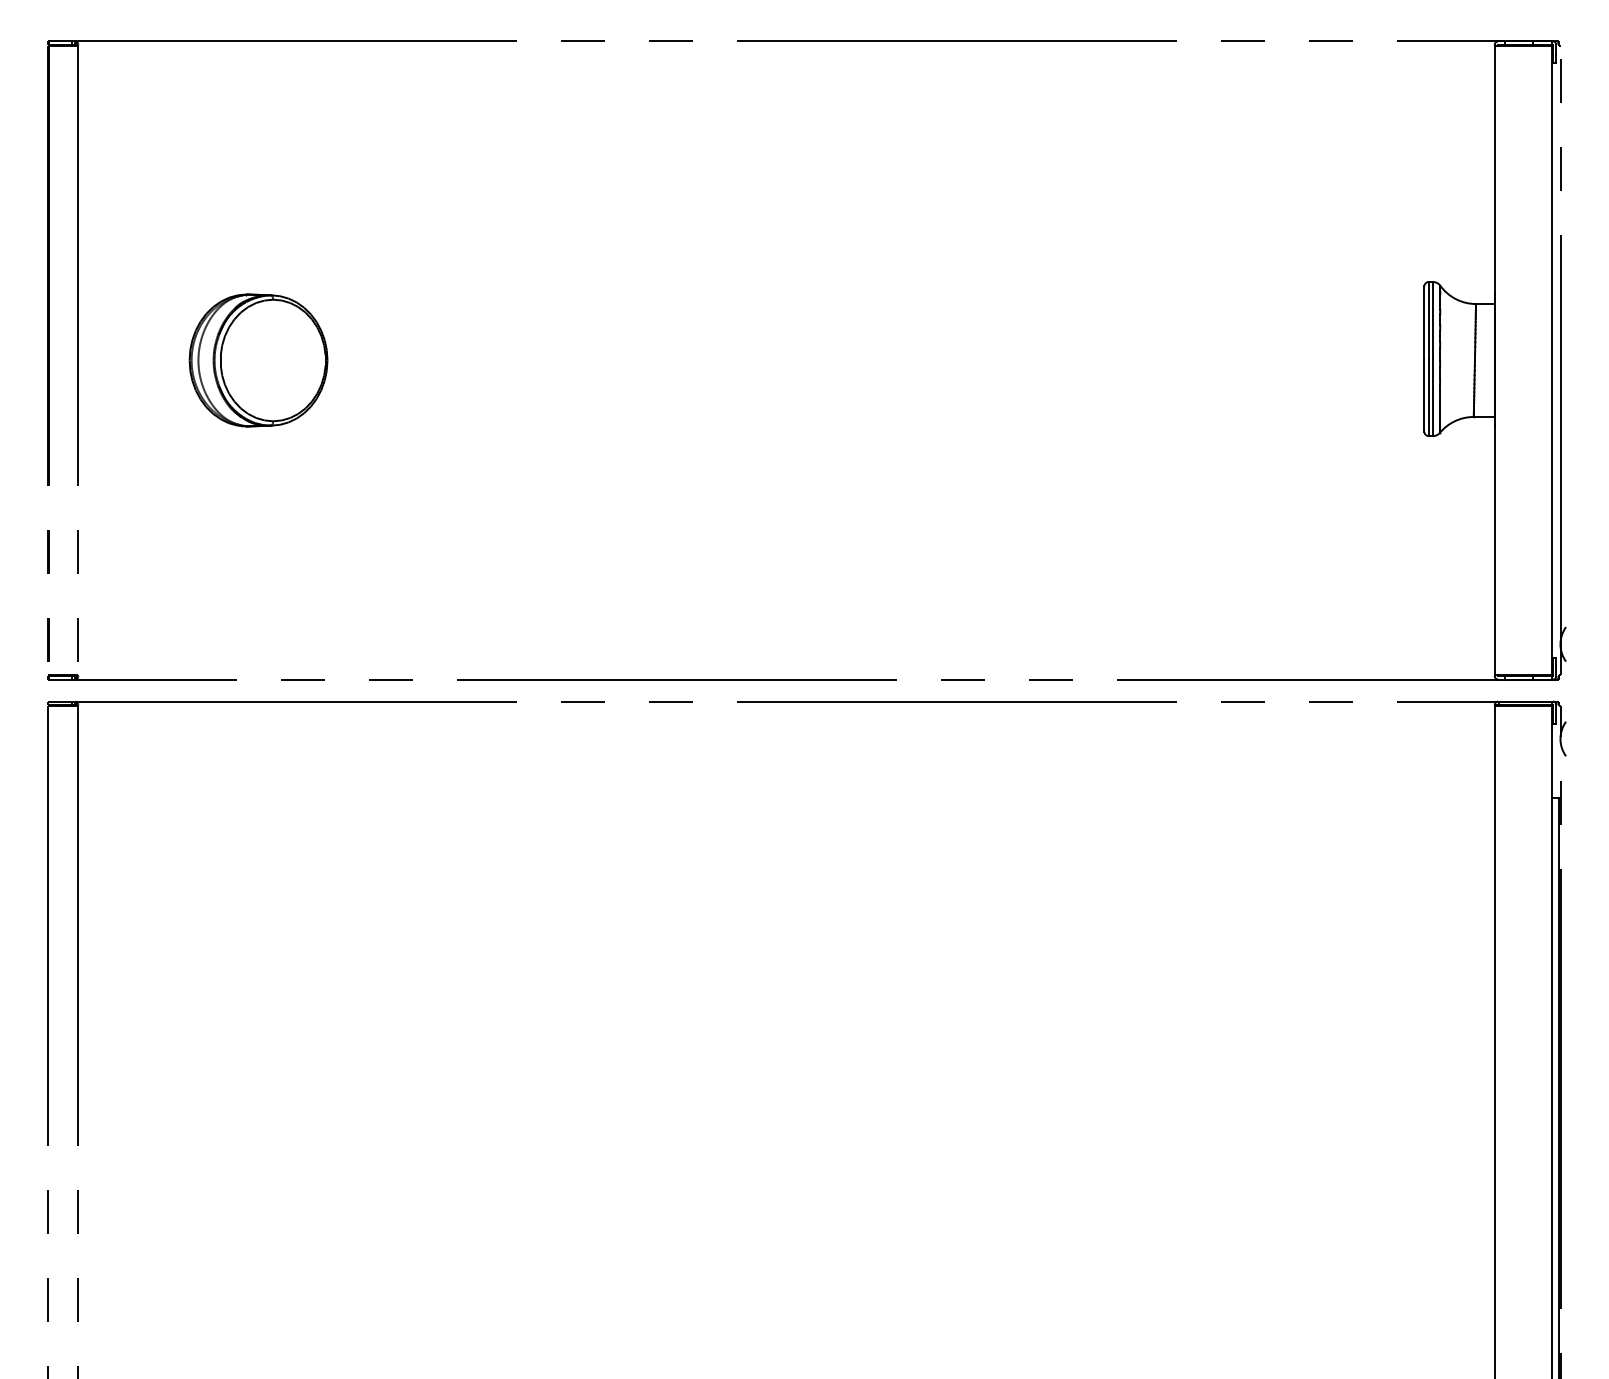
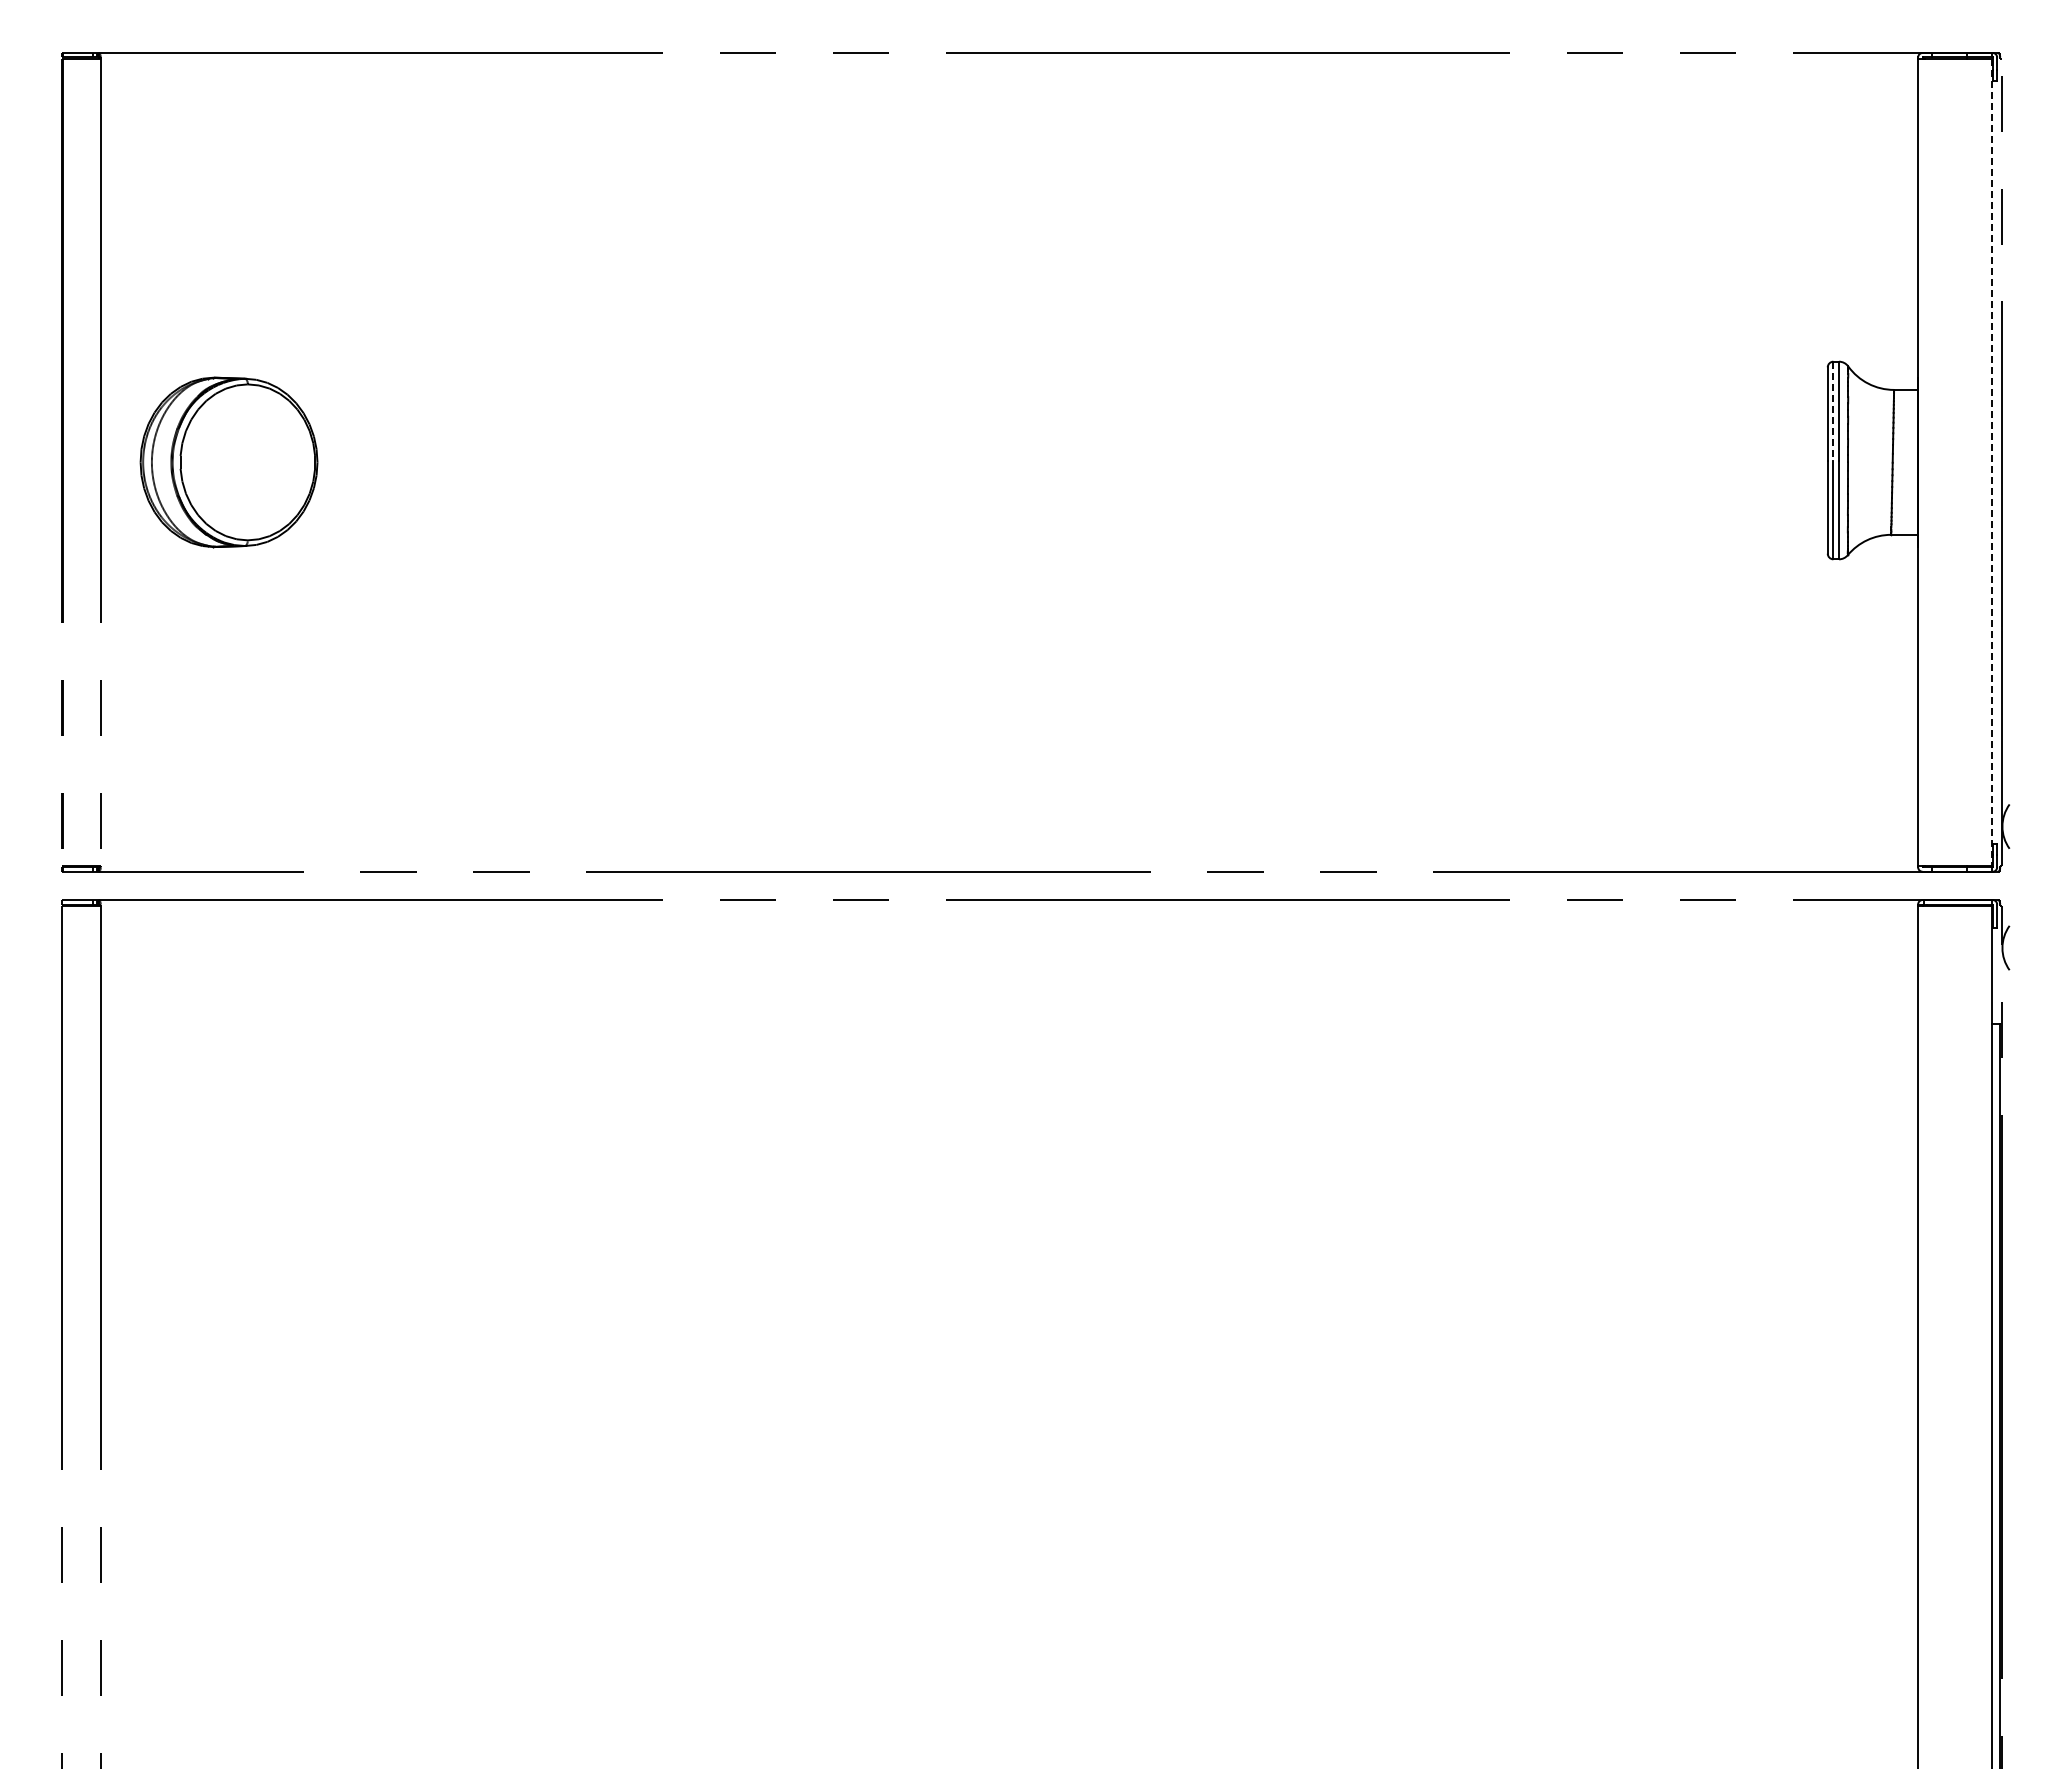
line: (1428, 320) -> (1833, 411), solid -> dashed
part: (258, 360) -> (228, 462), moved
line: (1551, 360) -> (1991, 462), solid -> dashed

